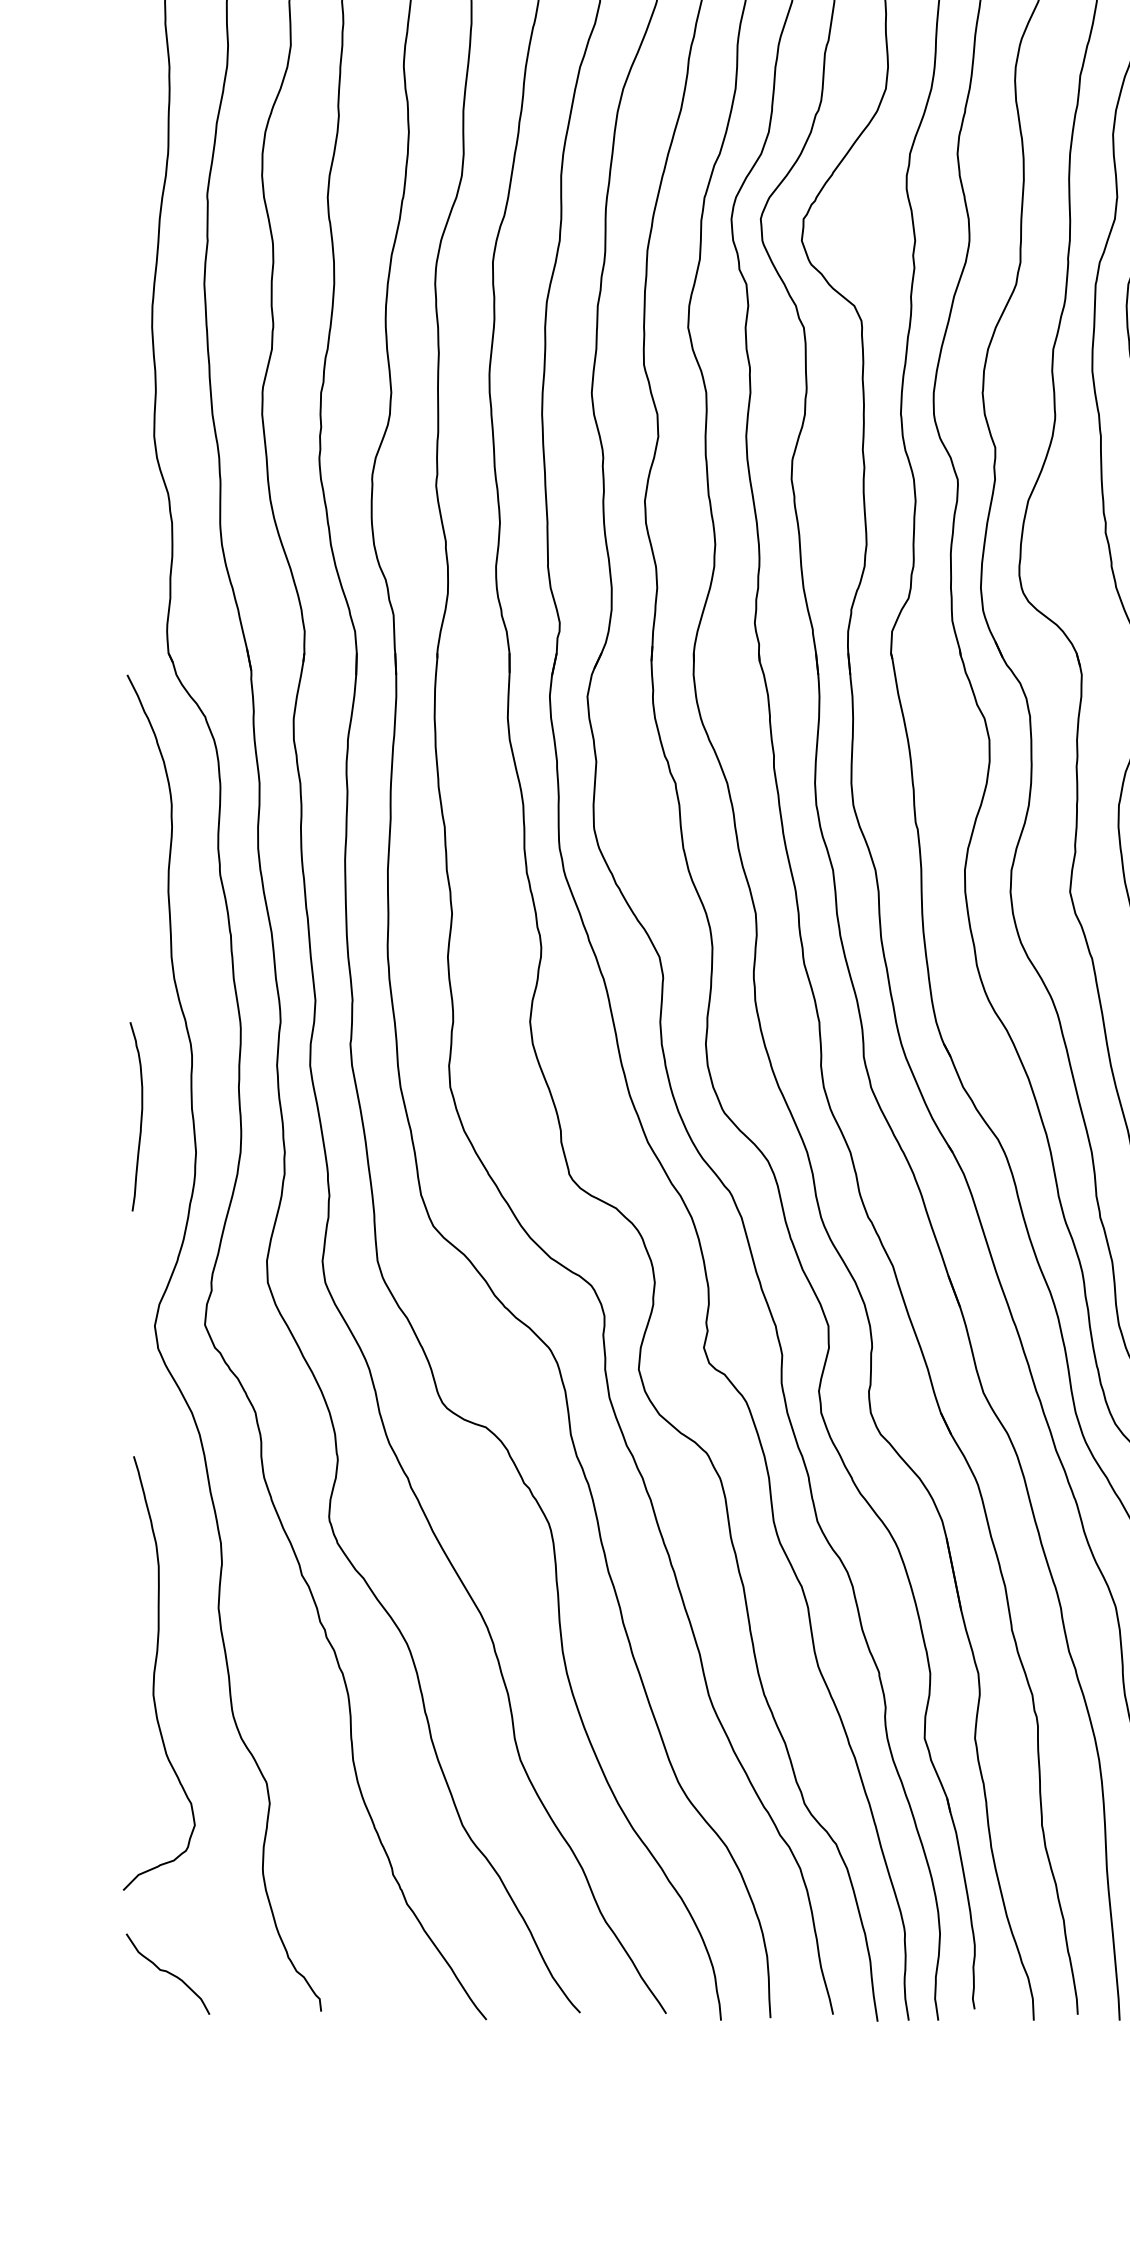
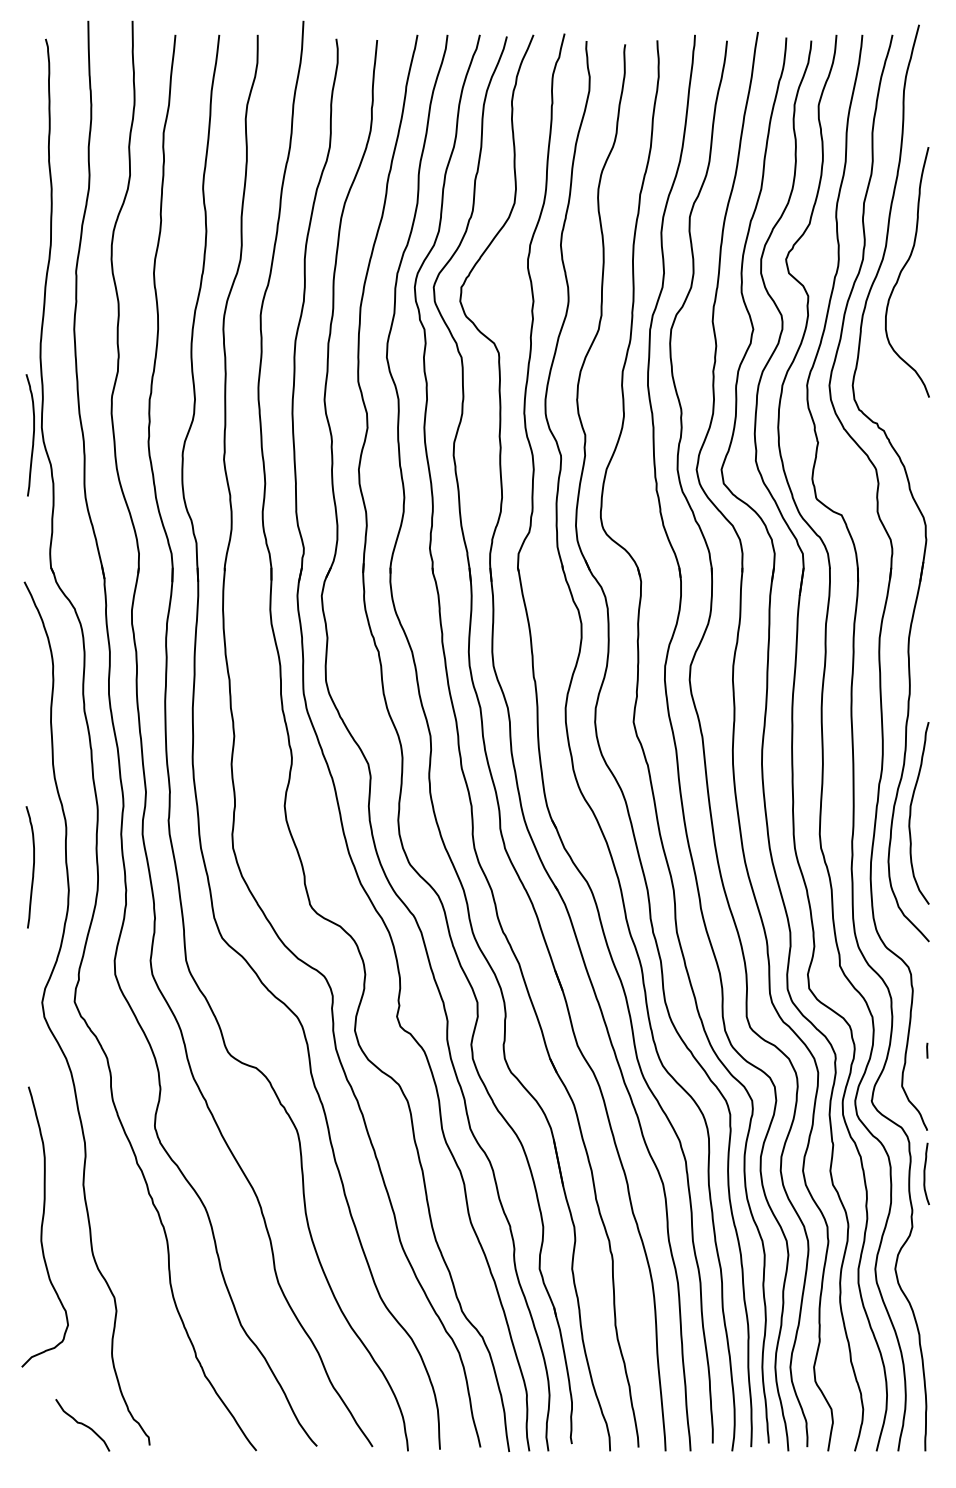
curve: (139, 448) -> (32, 435), added
curve: (167, 1972) -> (82, 1424), moved

